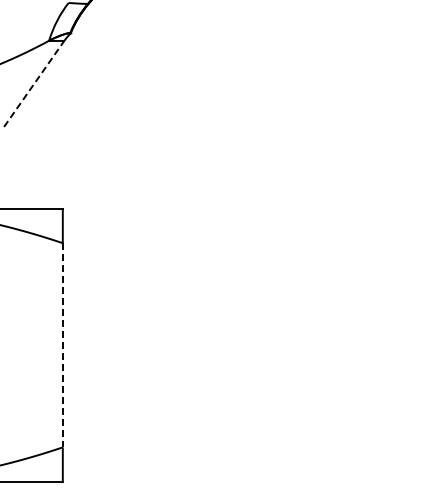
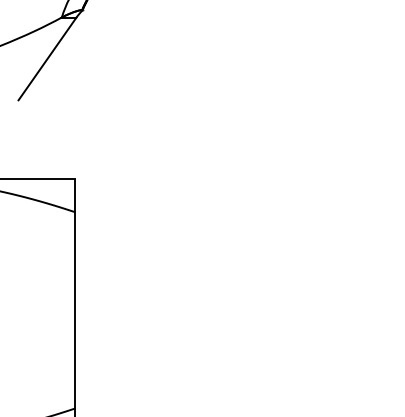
line: (34, 83) -> (47, 58), dashed -> solid
line: (62, 345) -> (74, 310), dashed -> solid

